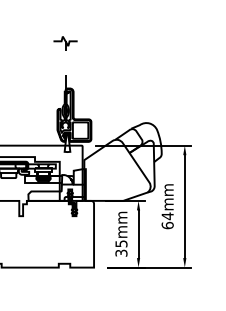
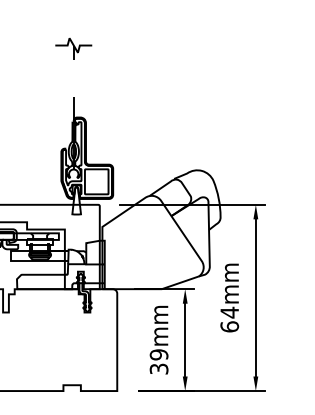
text: (121, 243) -> (159, 354), 35mm -> 39mm

